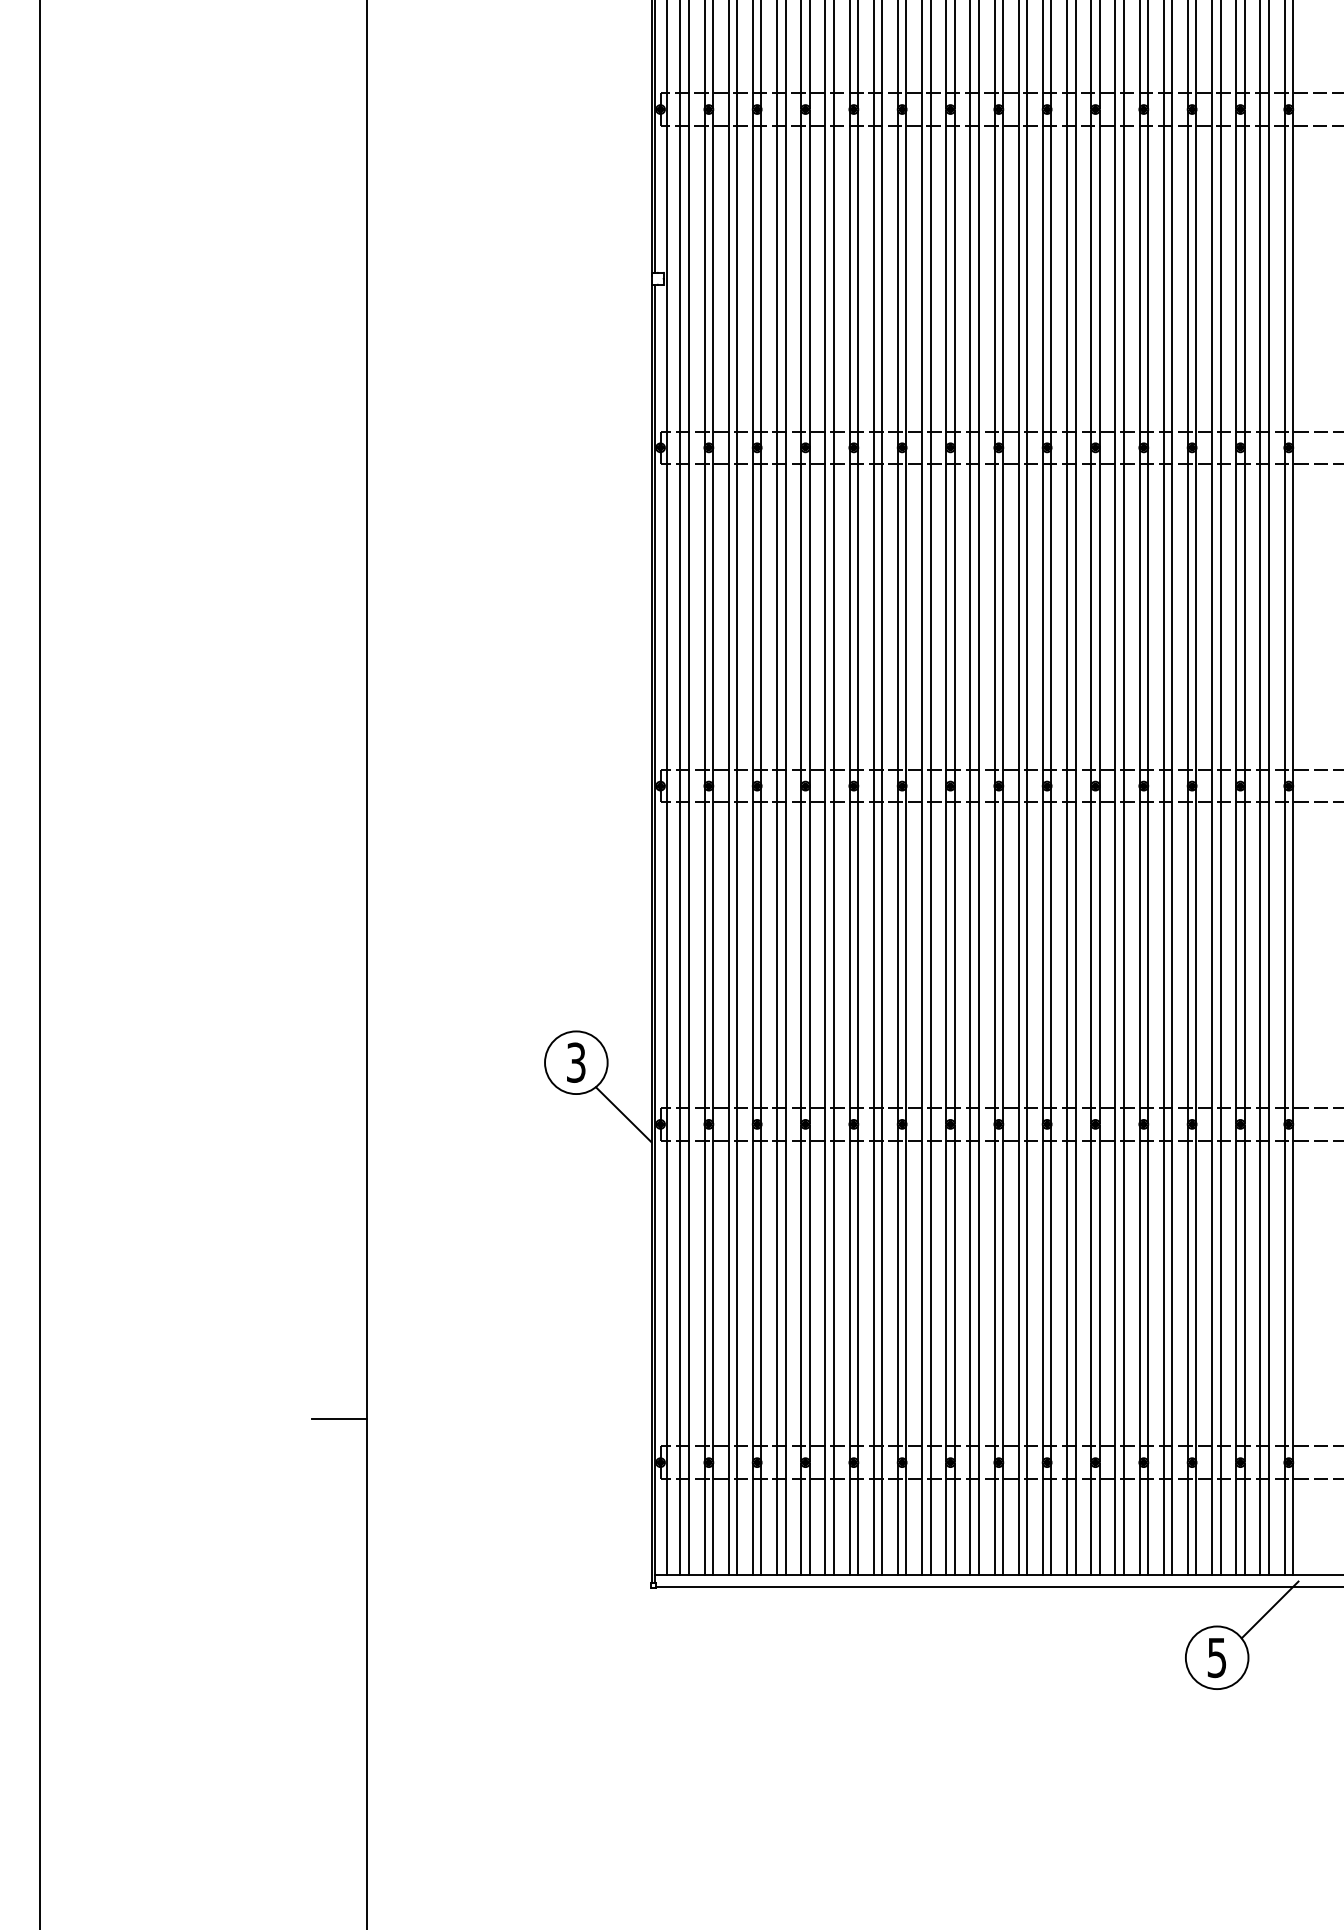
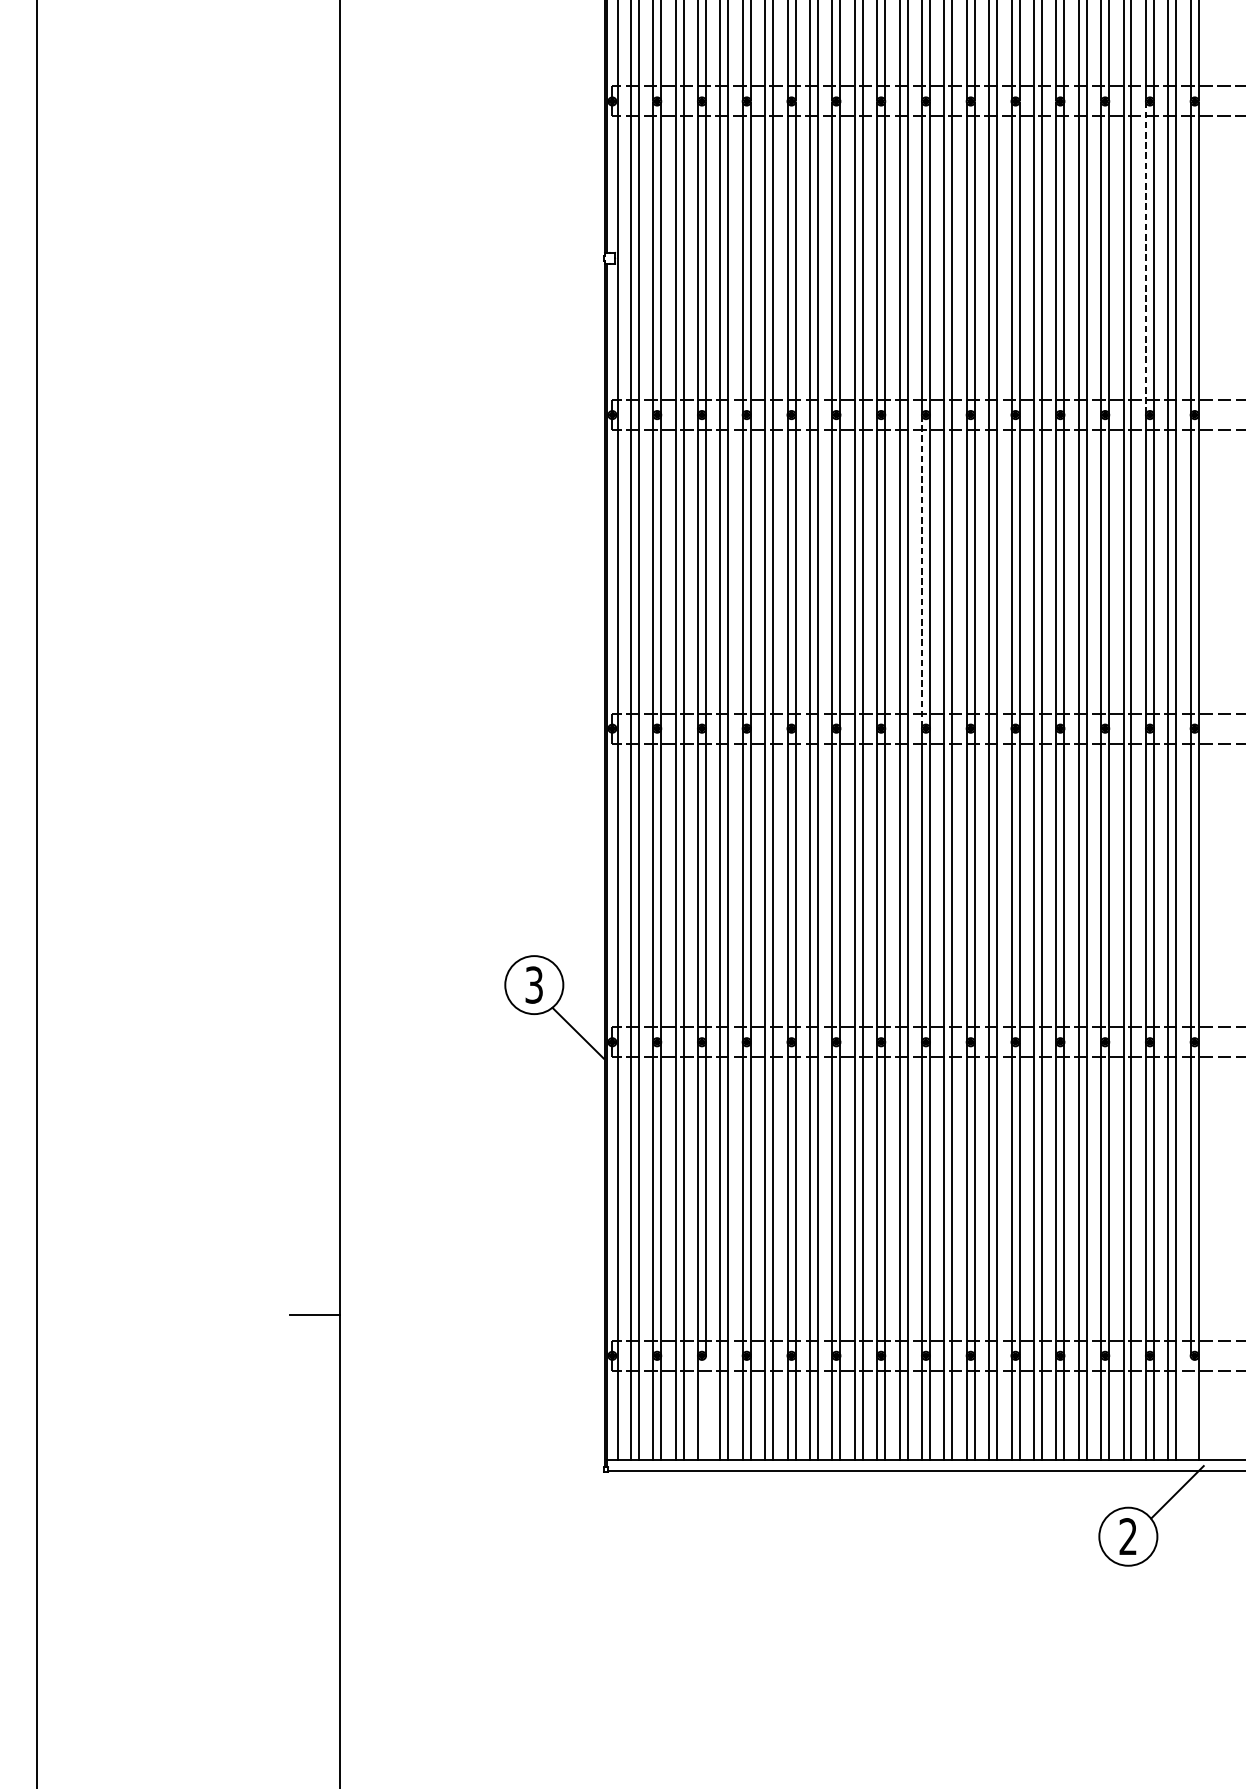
line: (1236, 278) -> (1146, 258), solid -> dashed
line: (994, 616) -> (921, 571), solid -> dashed
line: (761, 1519) -> (705, 1408), removed
line: (1284, 1519) -> (1190, 1408), removed
text: (1216, 1657) -> (1127, 1536), 5 -> 2

